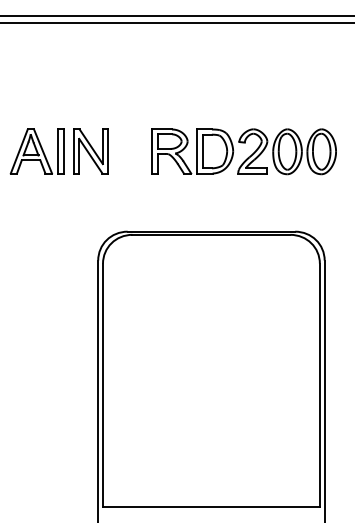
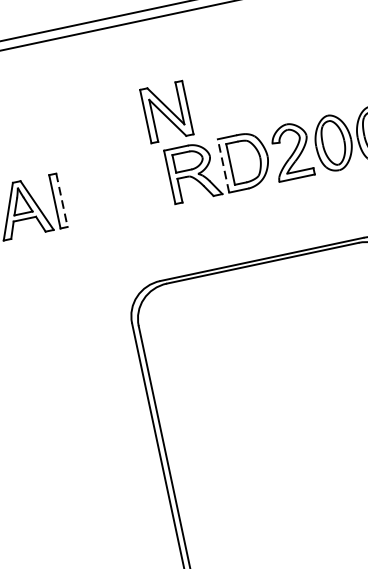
part: (90, 151) -> (166, 112), moved
line: (196, 151) -> (223, 166), solid -> dashed
line: (63, 152) -> (62, 201), solid -> dashed

